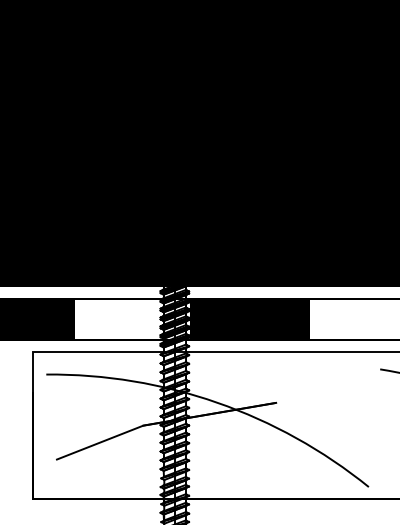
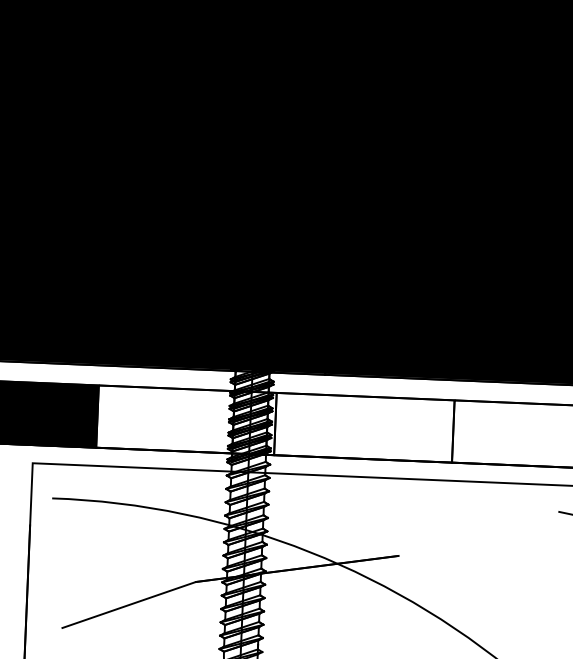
fill: (249, 318) -> (363, 426), removed

